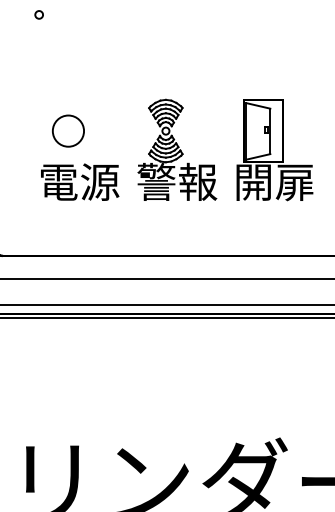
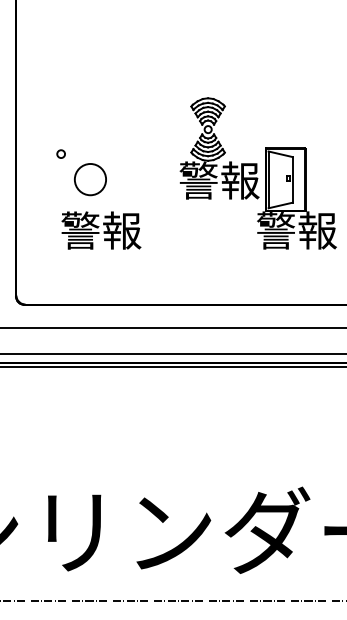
circle: (38, 14) -> (60, 153), moved
part: (177, 149) -> (219, 148), moved
text: (79, 181) -> (101, 230), 電源 -> 警報
text: (274, 181) -> (296, 230), 開扉 -> 警報

